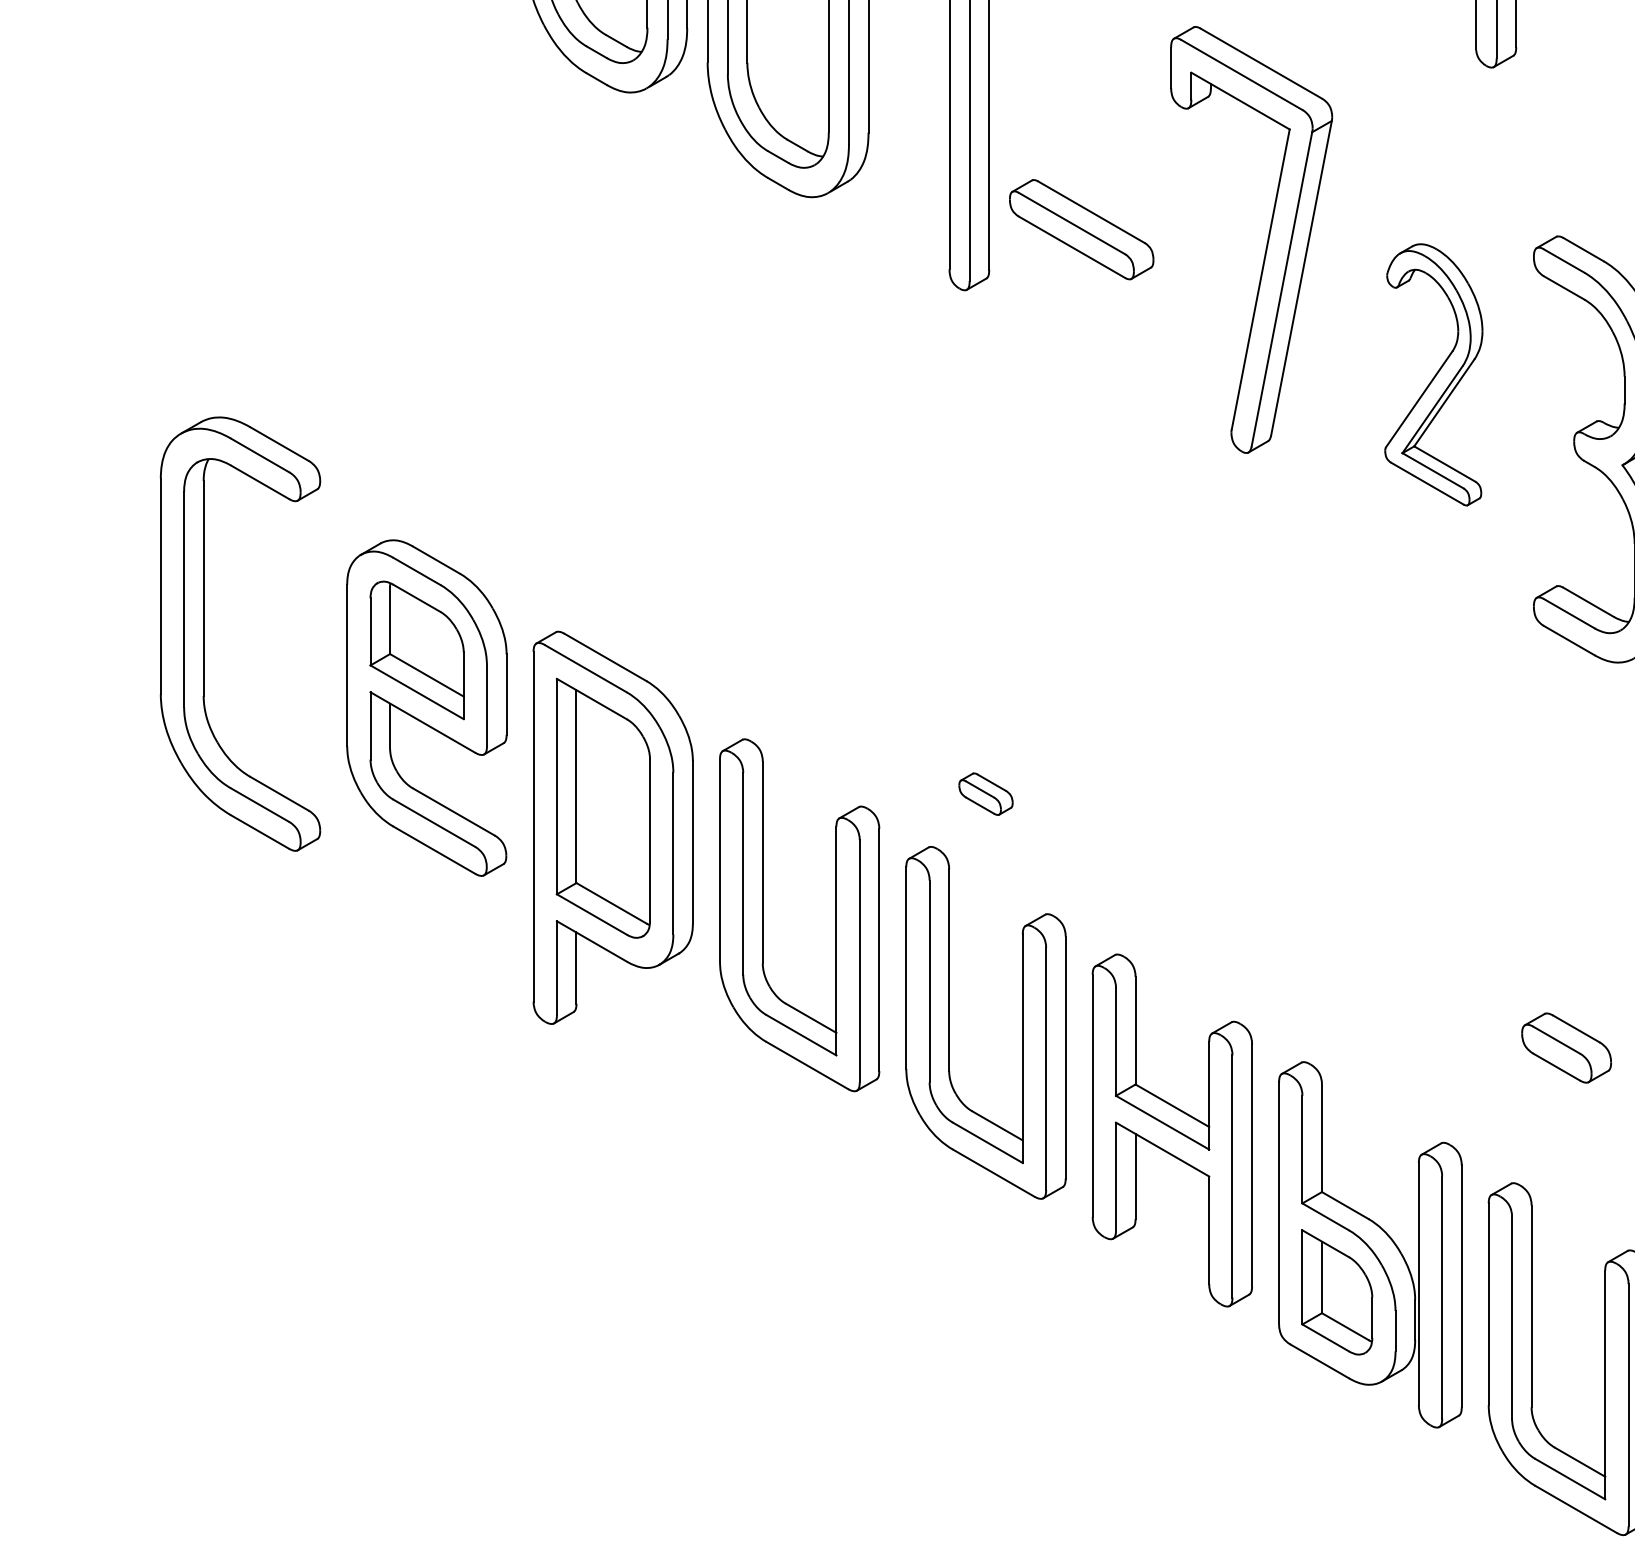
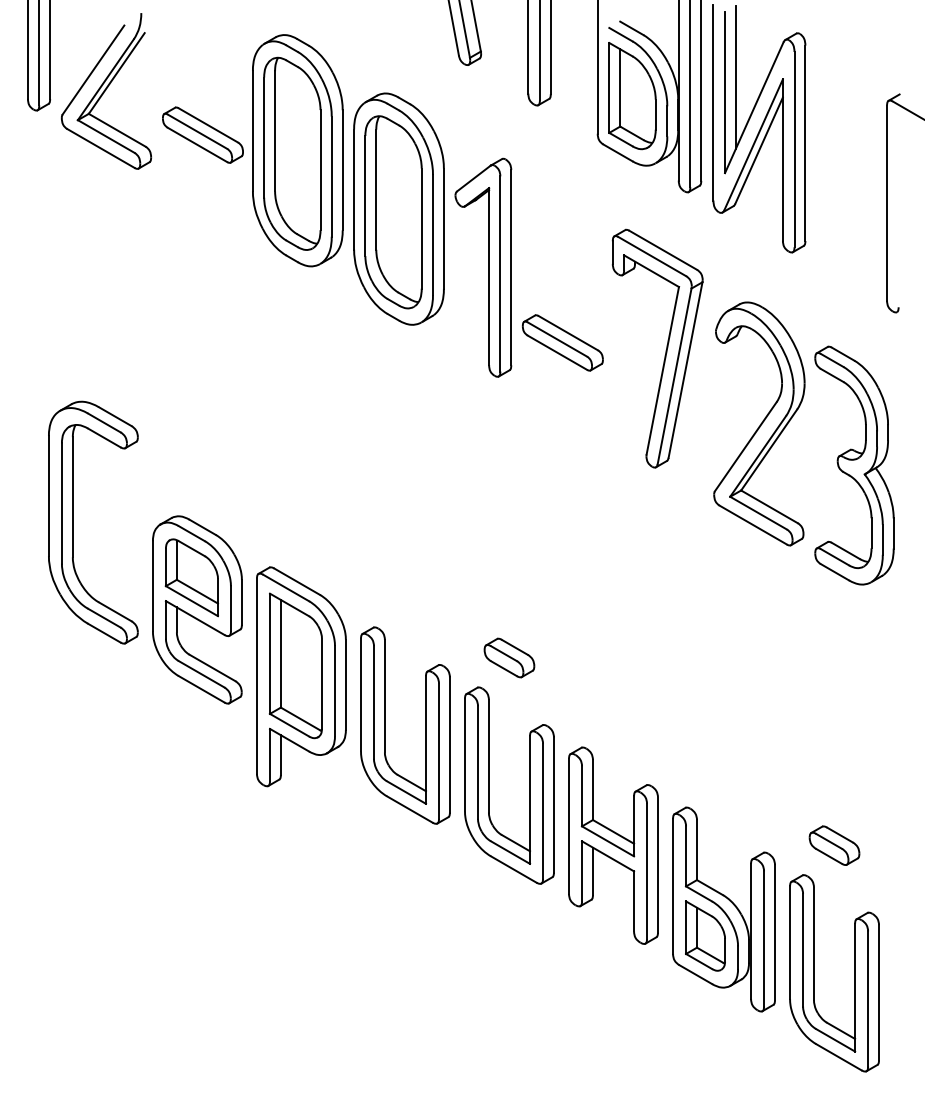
part: (1433, 374) -> (759, 423), size x1.67
part: (204, 633) -> (73, 522), moved
part: (986, 793) -> (509, 657), size x1.67
part: (1566, 1047) -> (834, 845), moved

